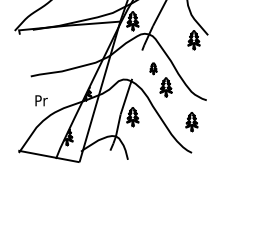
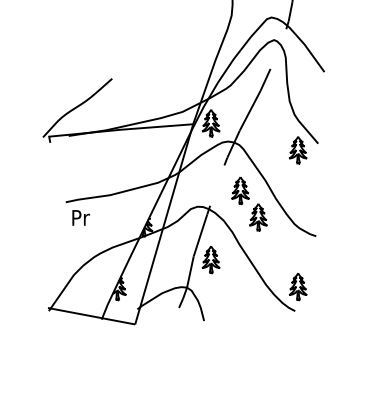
part: (153, 68) -> (240, 190), size x1.67
text: (41, 100) -> (81, 217), moved
part: (191, 122) -> (297, 287), moved

